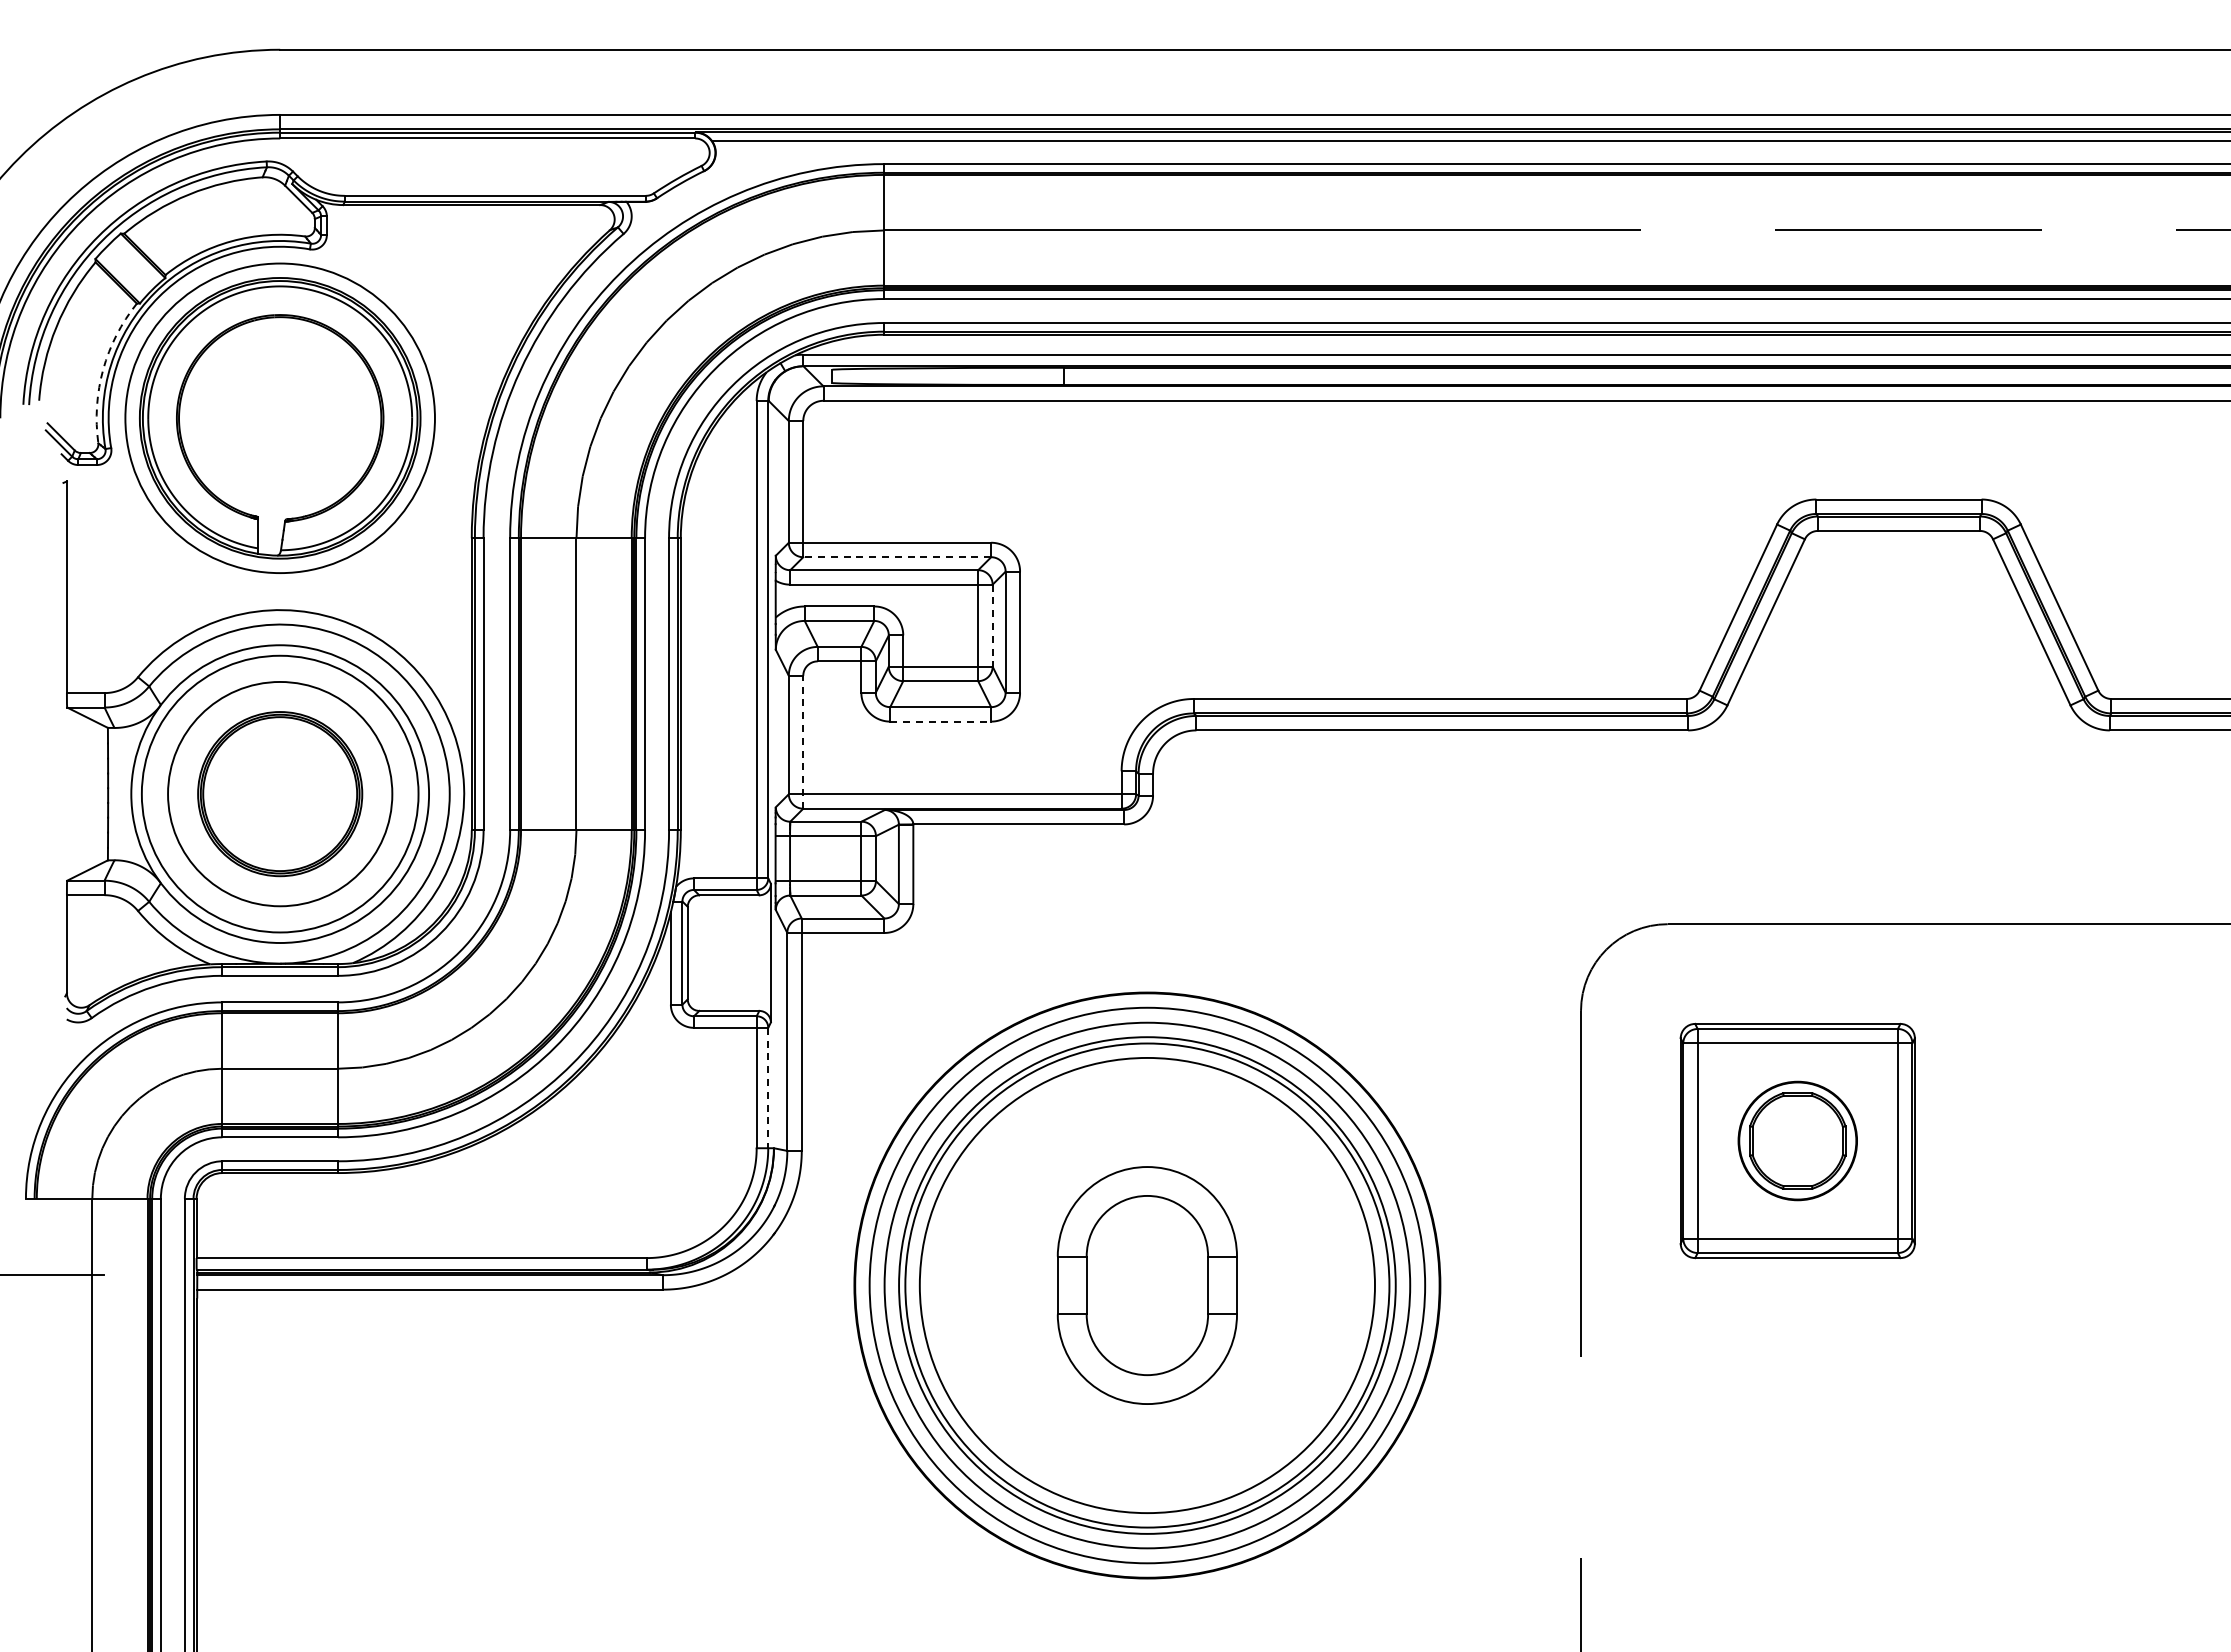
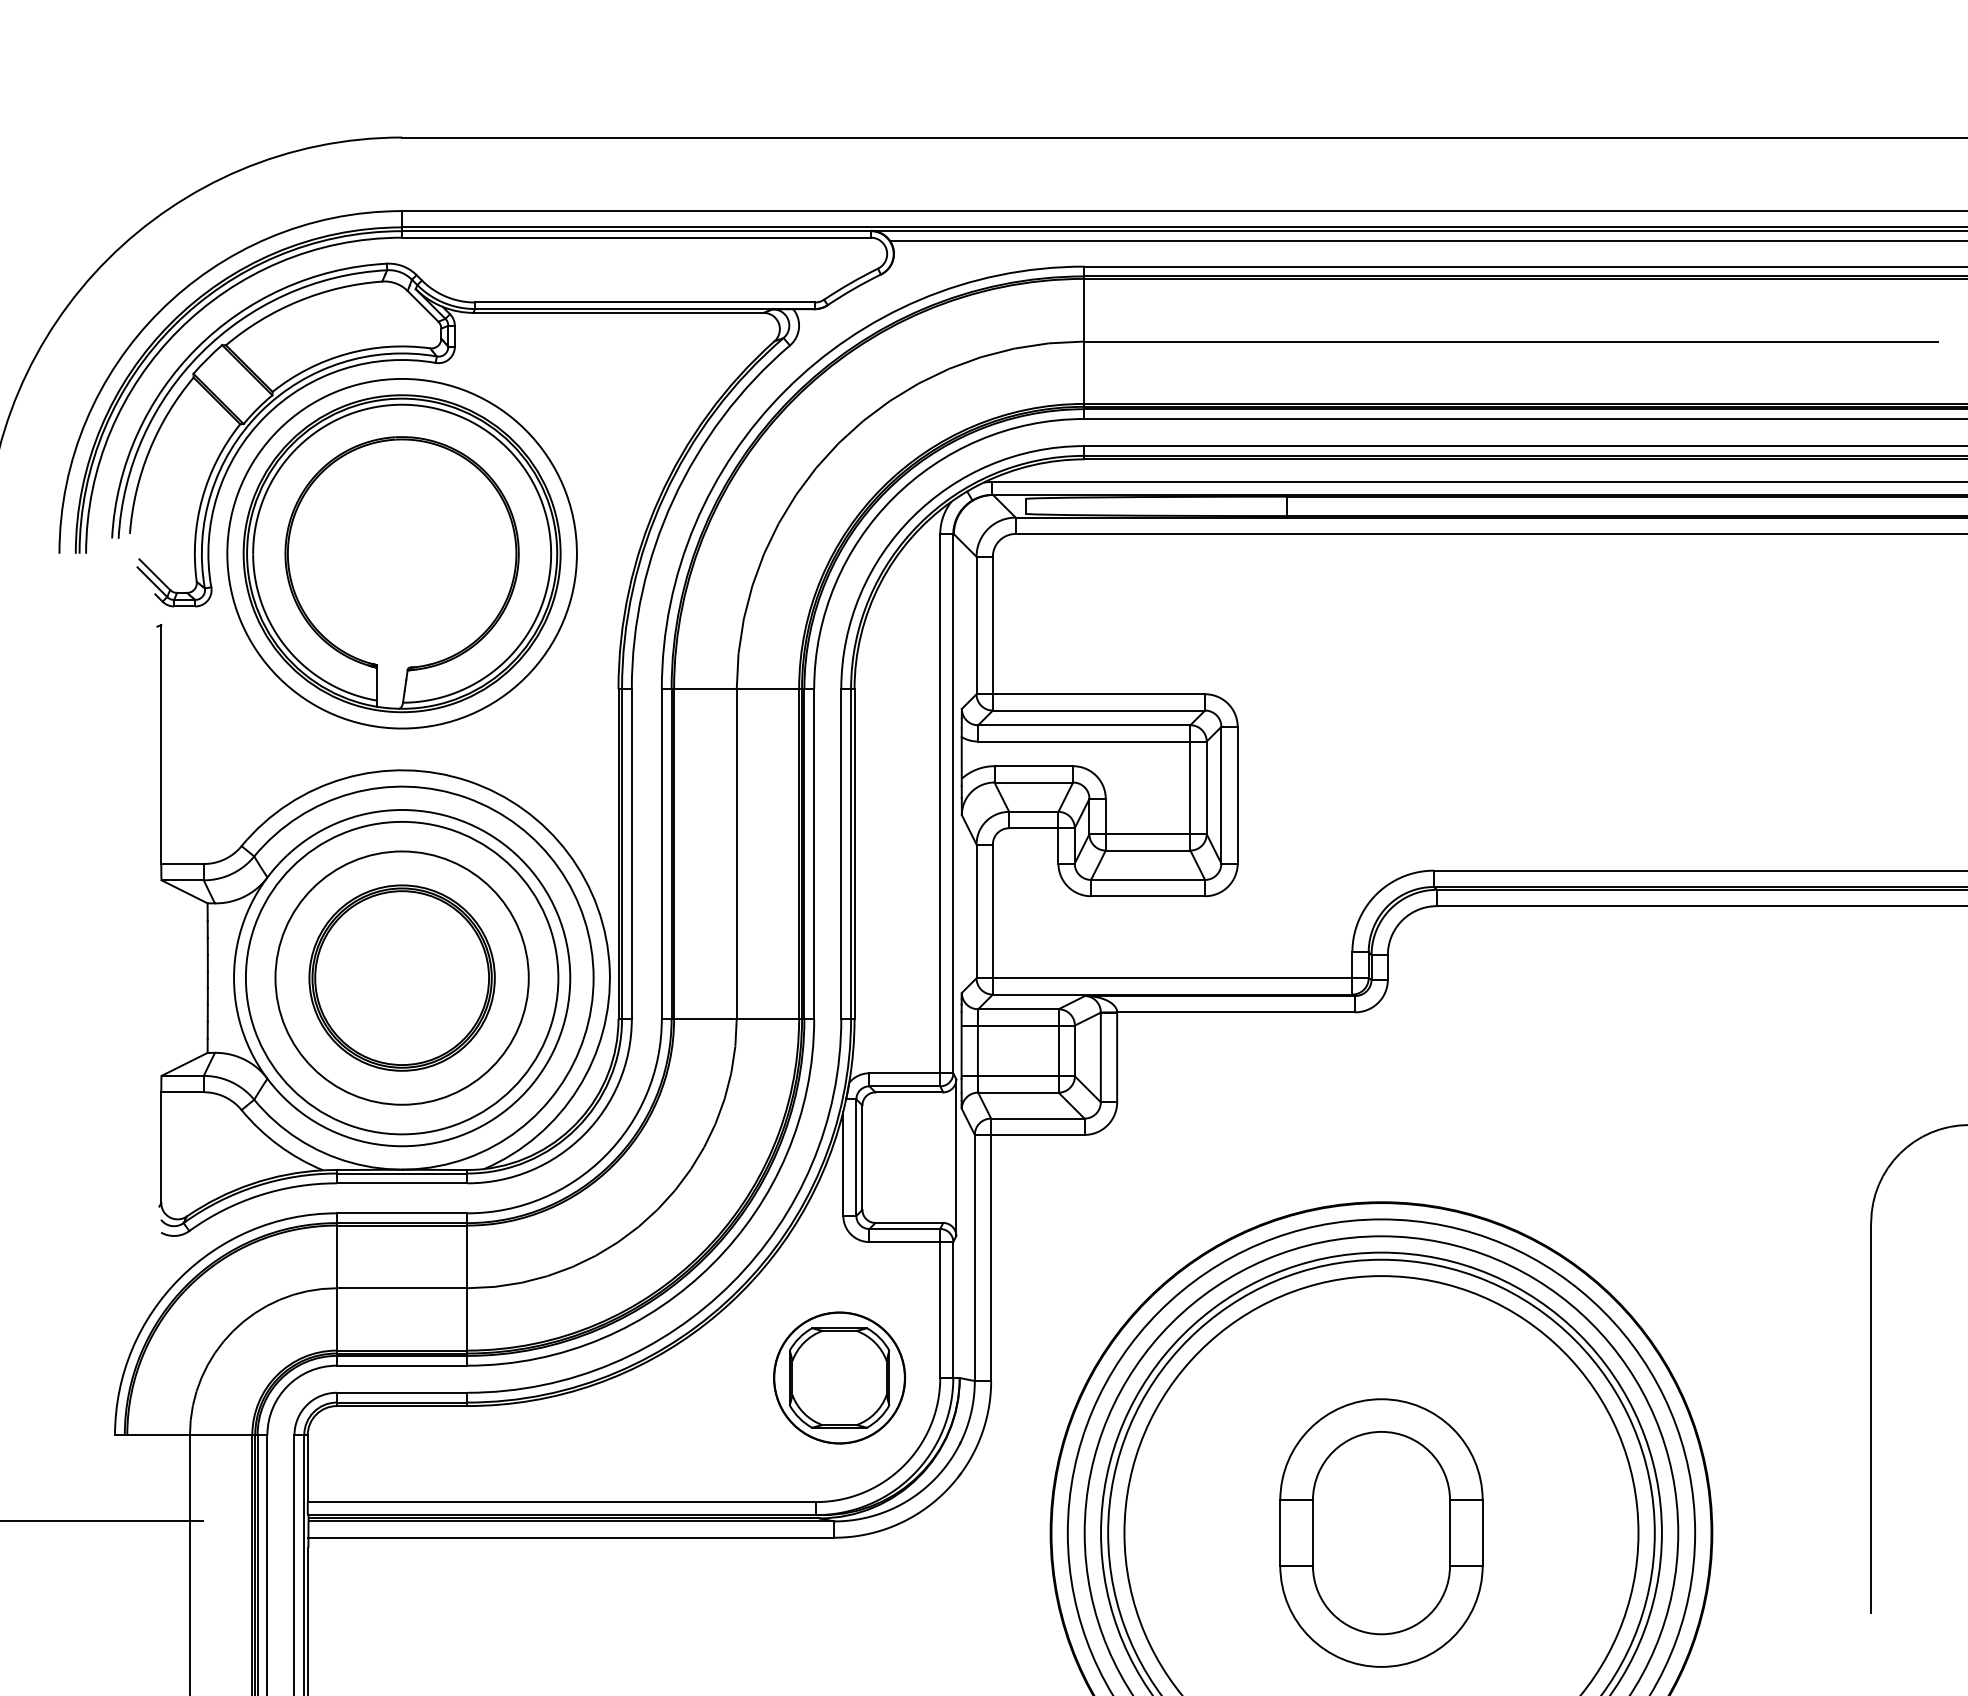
arc: (103, 369) -> (202, 498), dashed -> solid
line: (897, 557) -> (1099, 710), dashed -> solid
line: (992, 626) -> (1206, 788), dashed -> solid
line: (941, 721) -> (1148, 896), dashed -> solid
line: (803, 741) -> (993, 918), dashed -> solid
line: (768, 1088) -> (953, 1310), dashed -> solid
part: (667, 1148) -> (839, 1378), added

